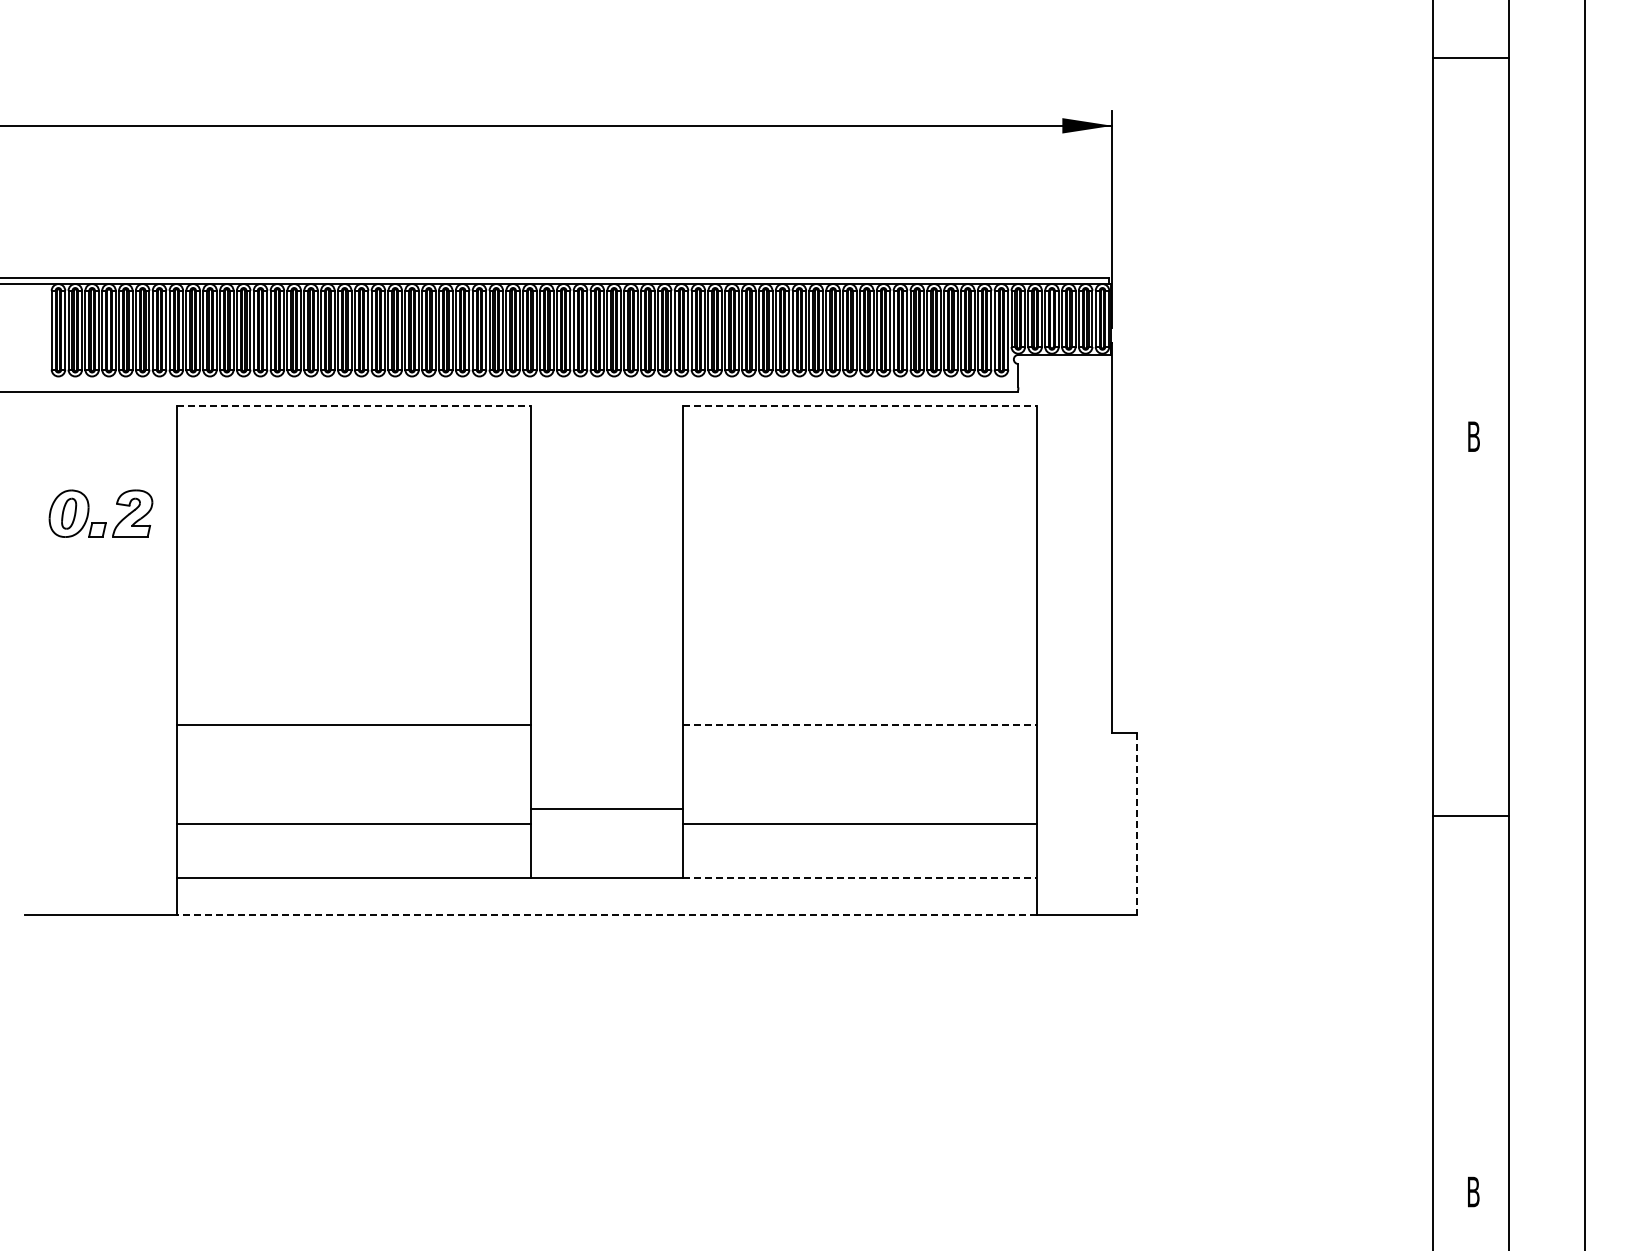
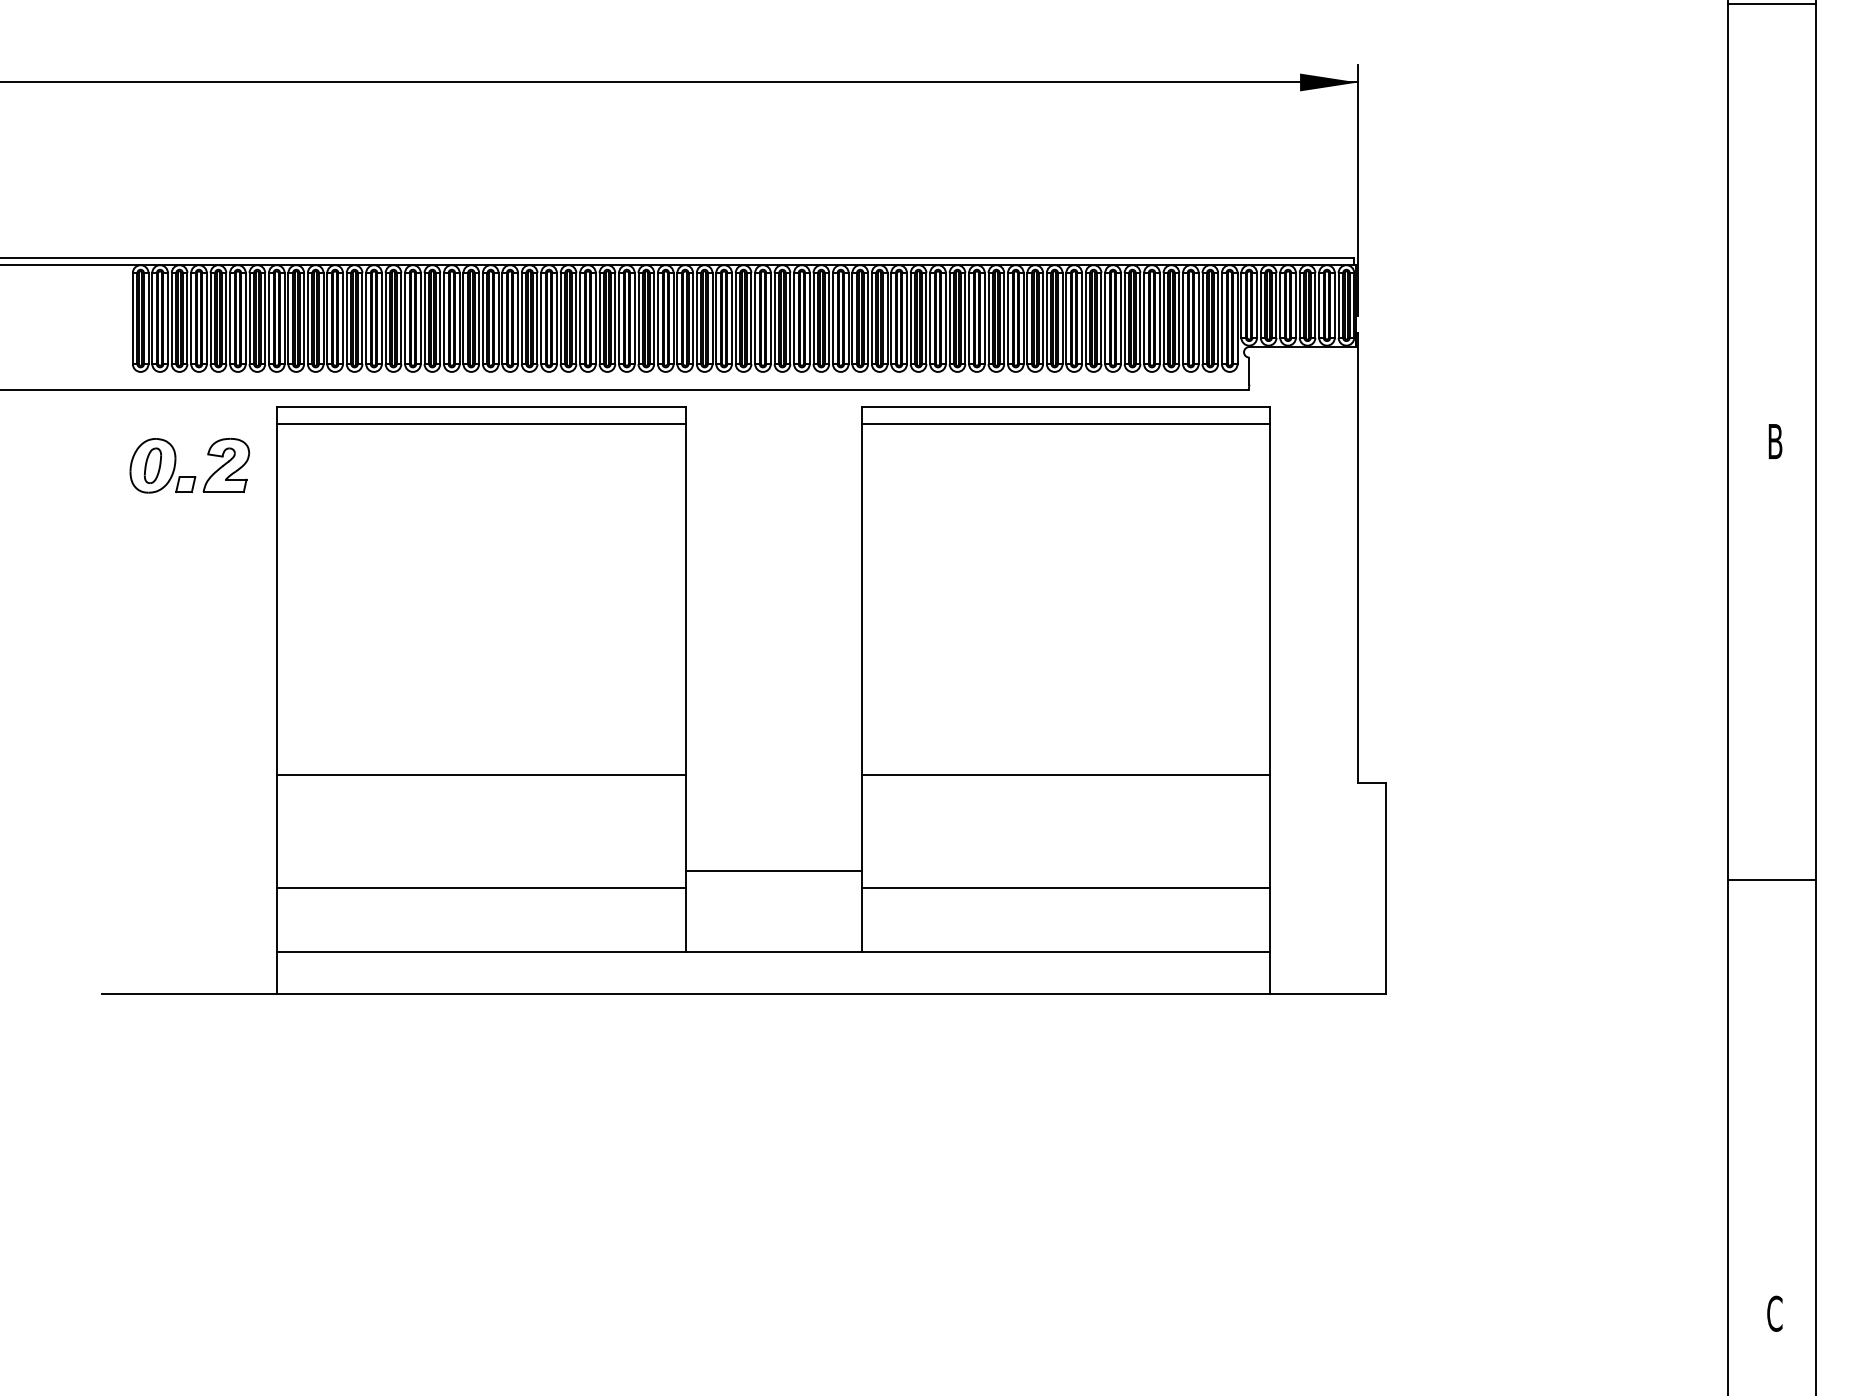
line: (353, 406) -> (481, 406), dashed -> solid
line: (859, 406) -> (1065, 406), dashed -> solid
line: (353, 421) -> (481, 423), added
line: (859, 421) -> (1065, 423), added
part: (100, 522) -> (189, 475), moved
line: (859, 725) -> (1065, 775), dashed -> solid
line: (1136, 824) -> (1385, 889), dashed -> solid
line: (859, 878) -> (1065, 951), dashed -> solid
line: (606, 914) -> (773, 993), dashed -> solid
text: (1473, 1191) -> (1774, 1313), B -> C

